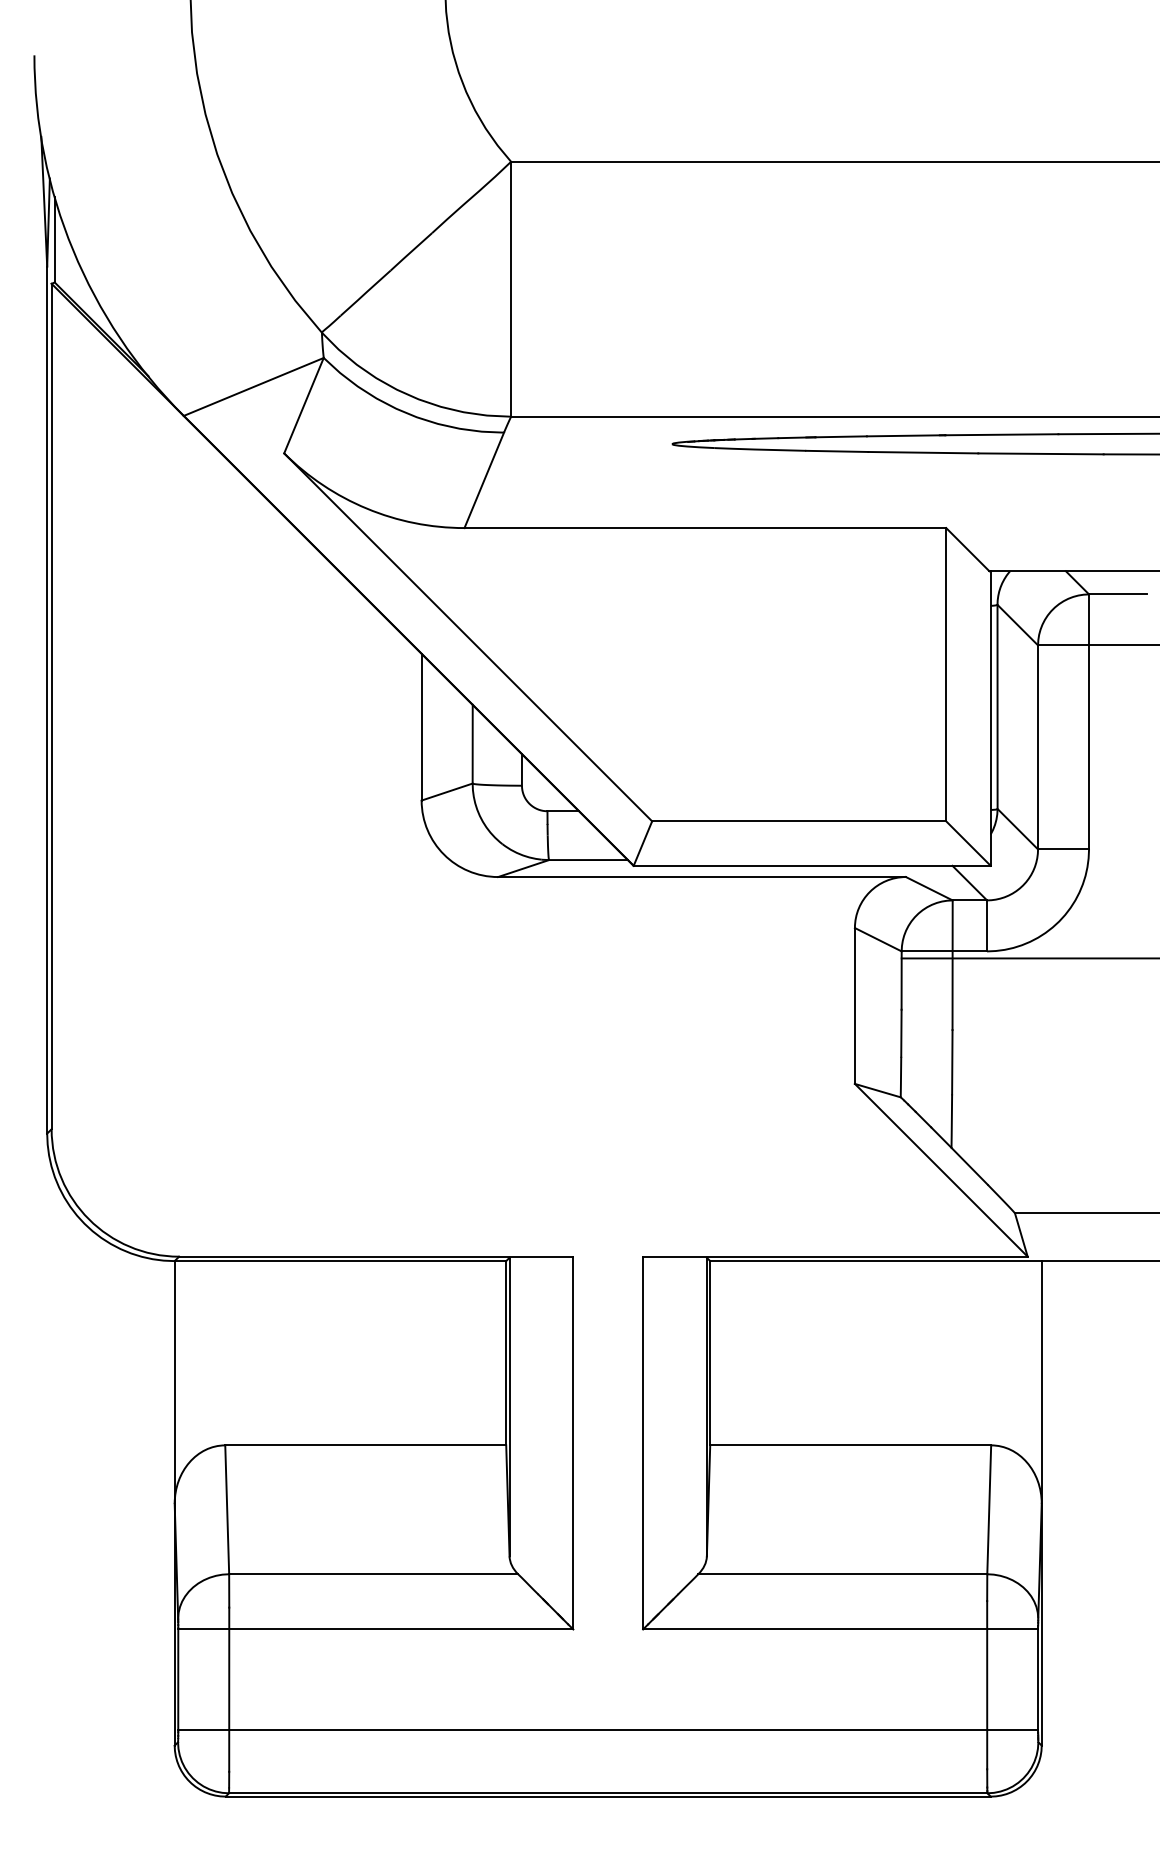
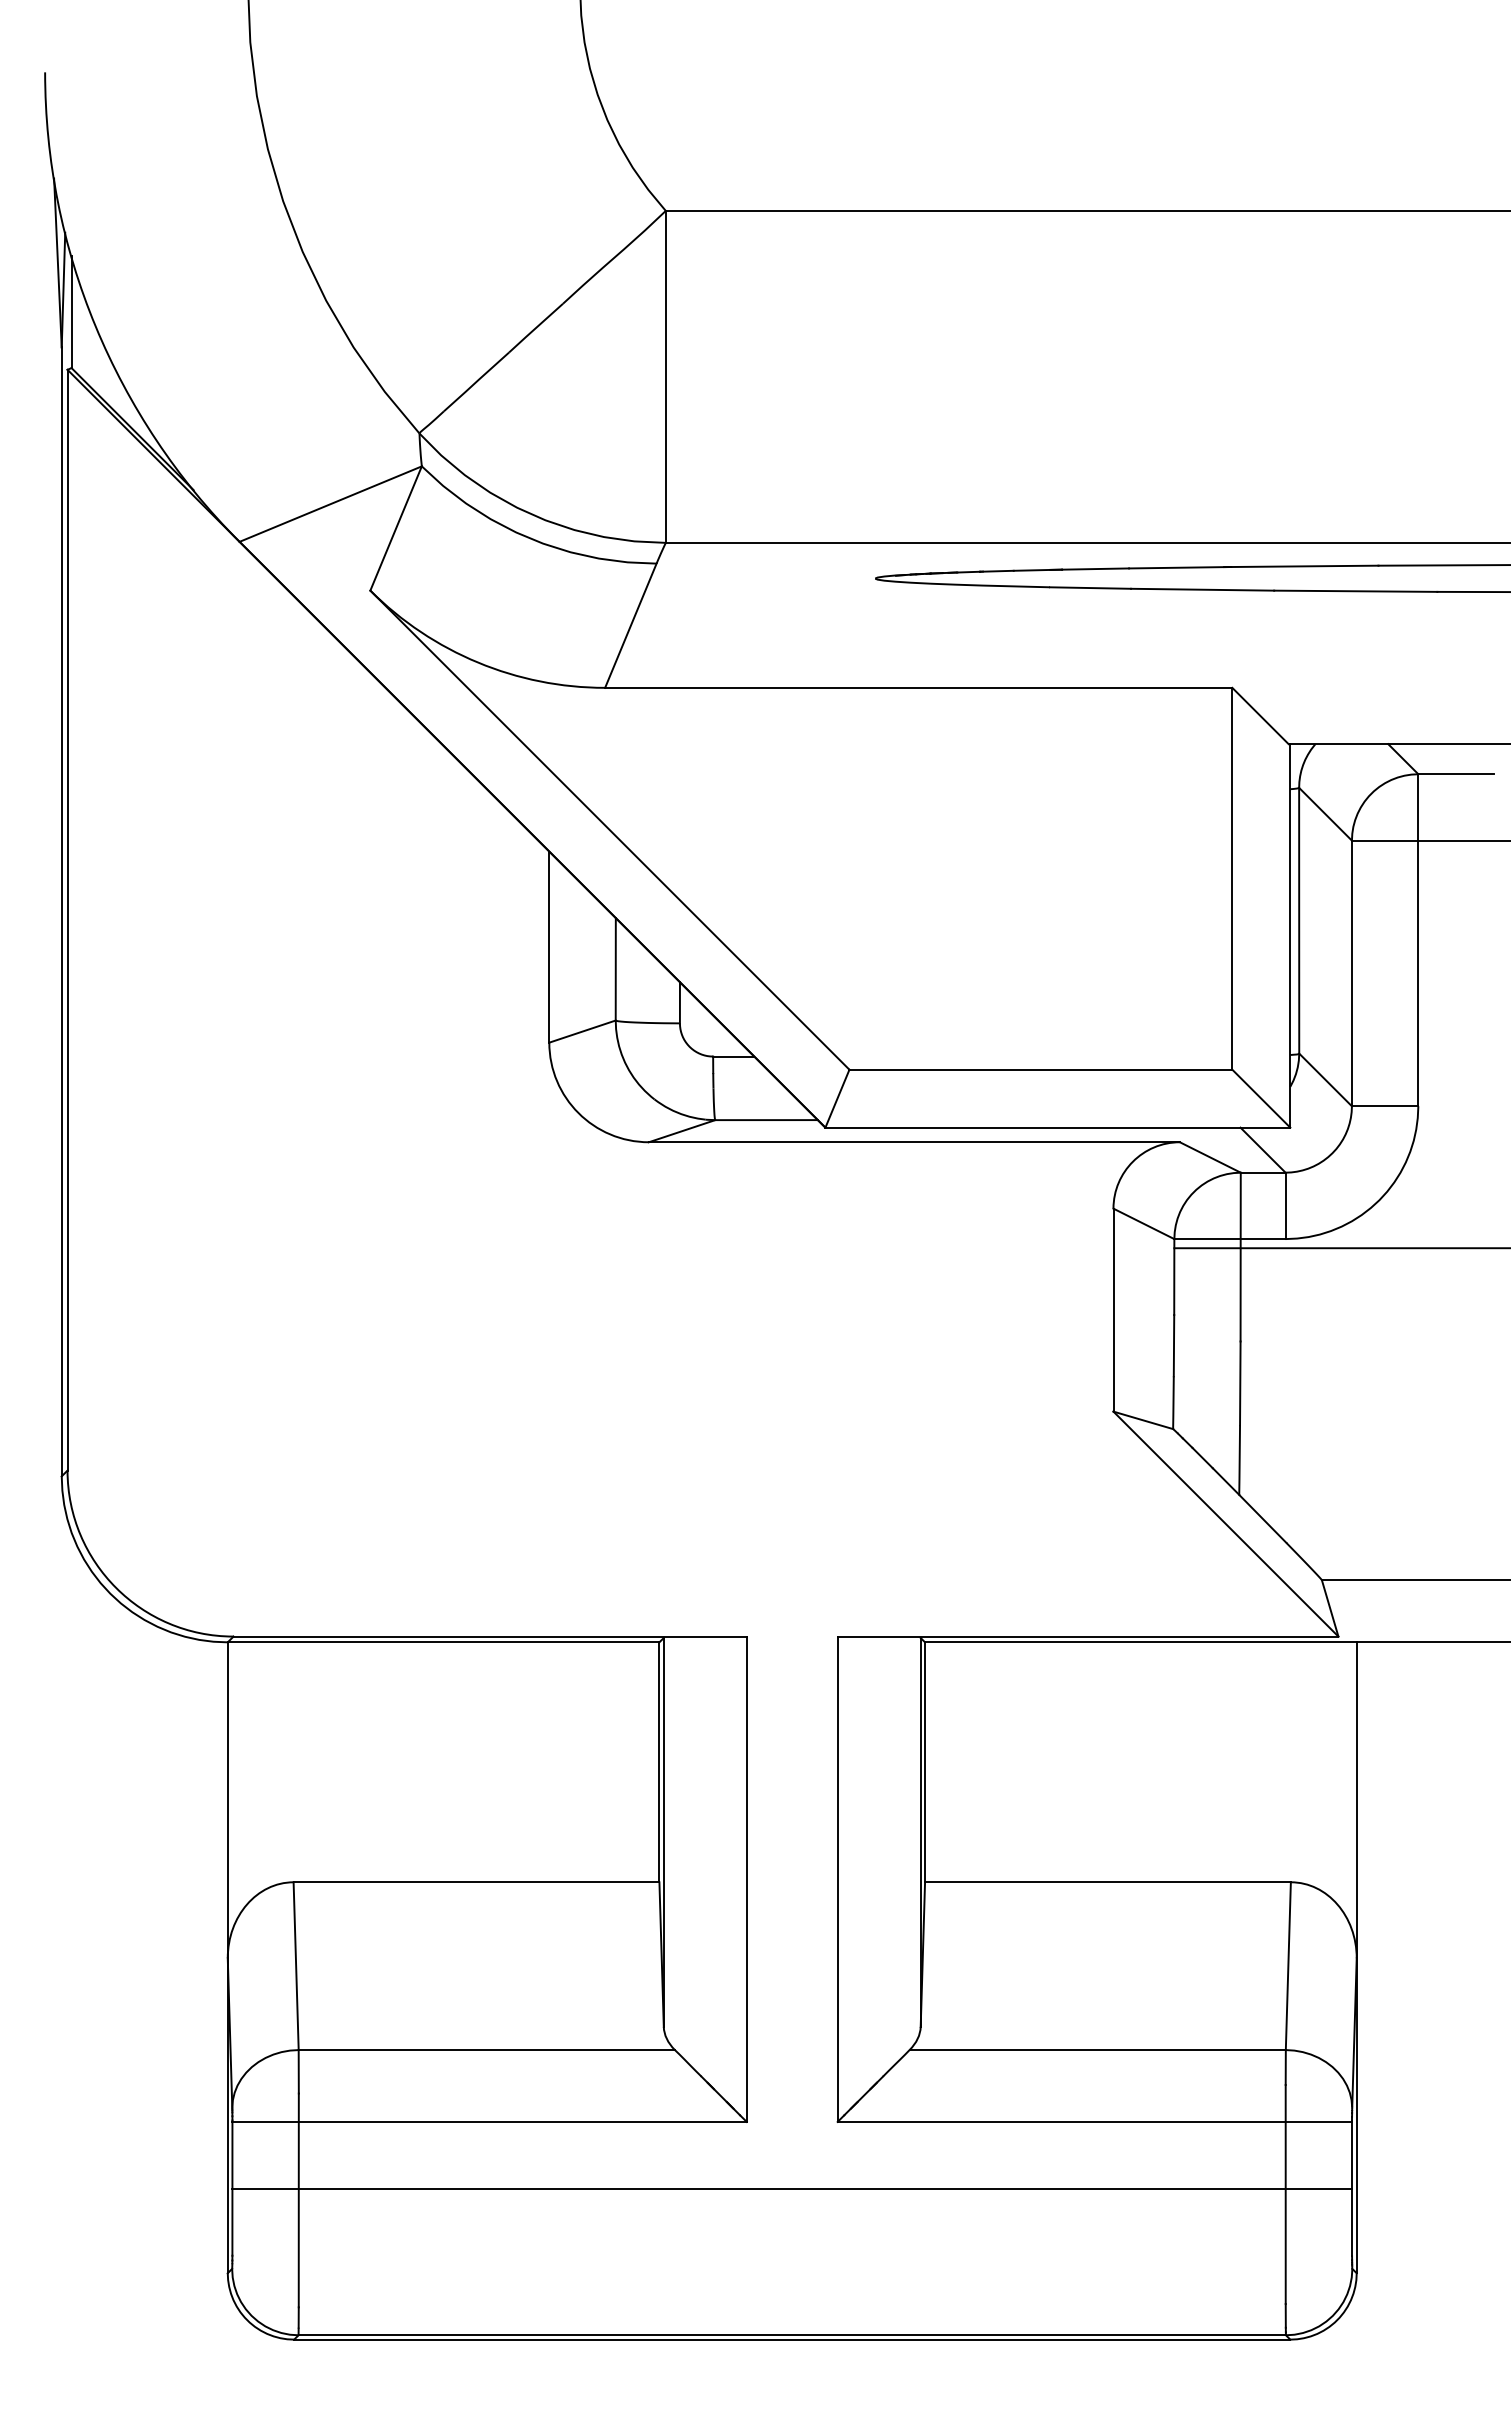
line: (608, 1729) -> (792, 2189), moved

